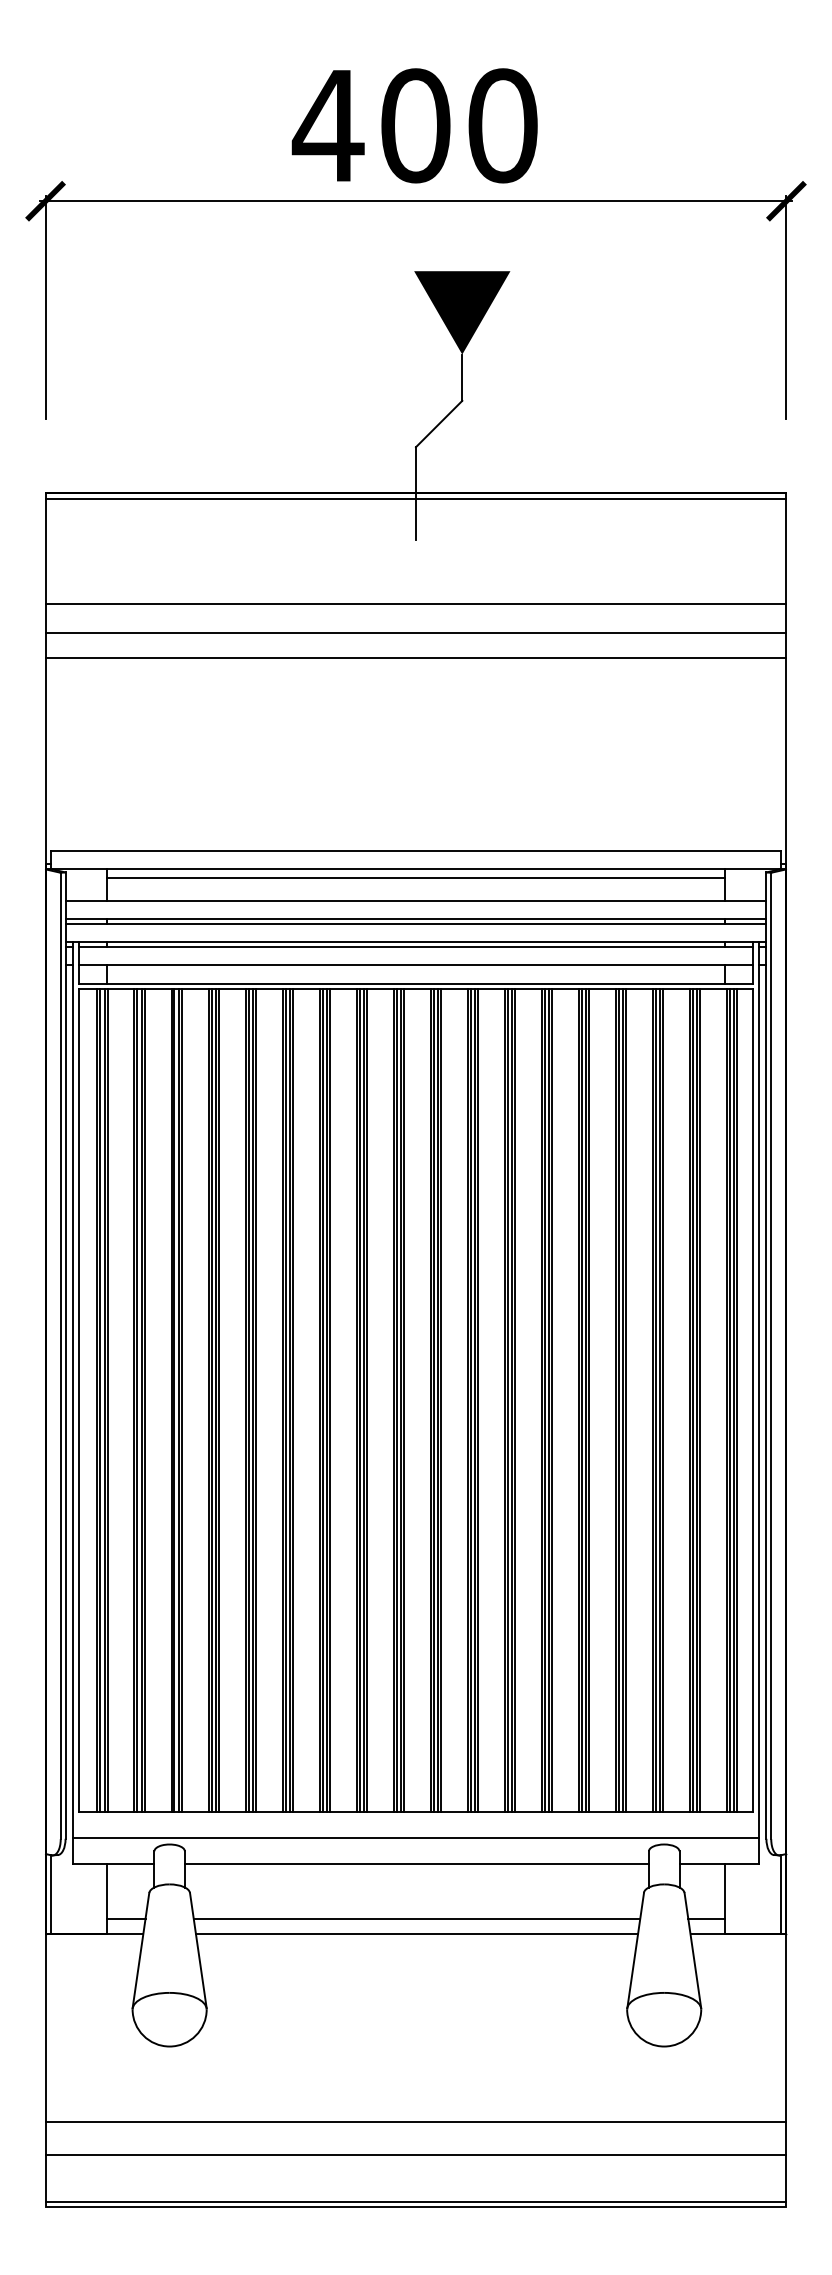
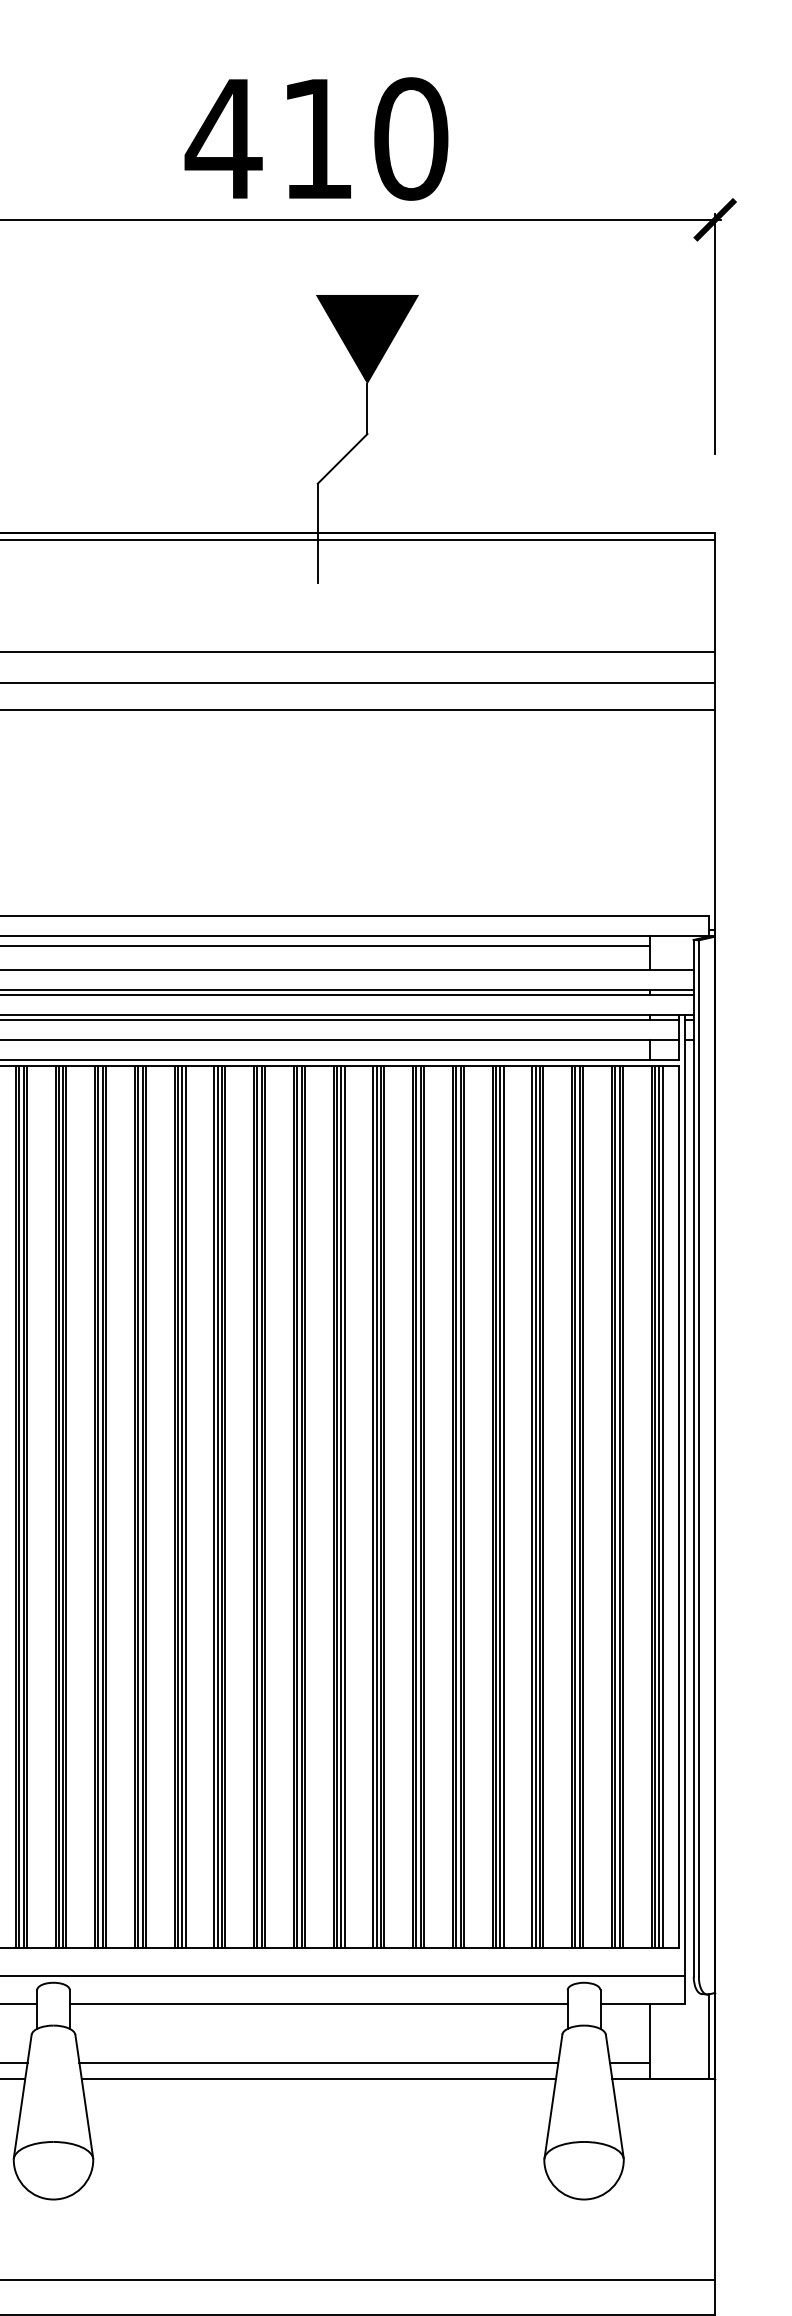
text: (415, 125) -> (317, 138), 400 -> 410

